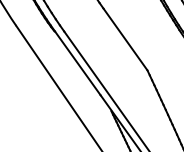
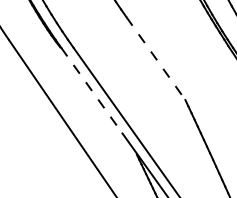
line: (125, 39) -> (155, 58), solid -> dashed
line: (78, 63) -> (92, 90), solid -> dashed

